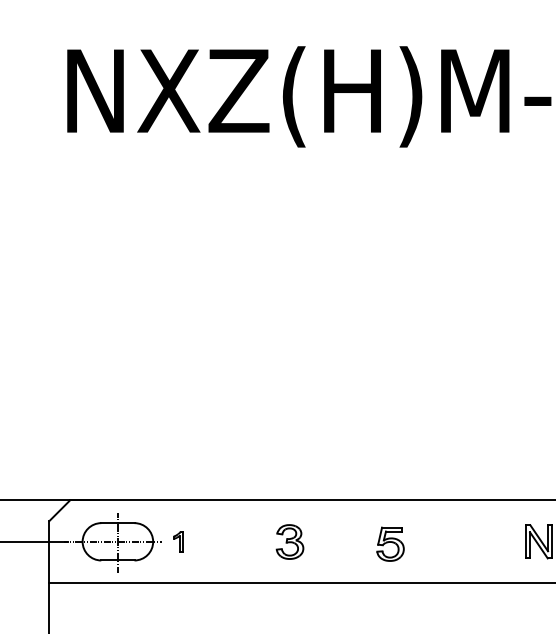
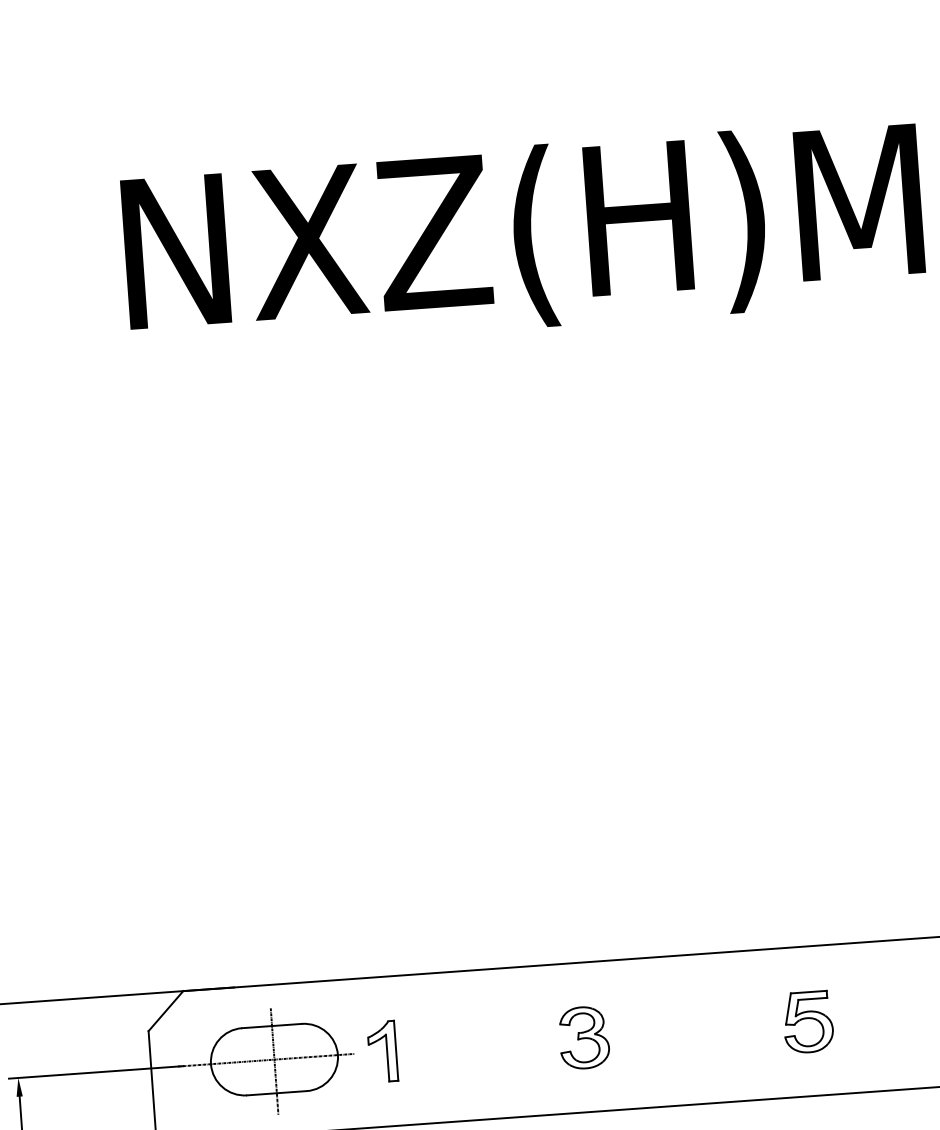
part: (178, 541) -> (383, 1051), size x1.67
part: (390, 543) -> (808, 1020), moved

